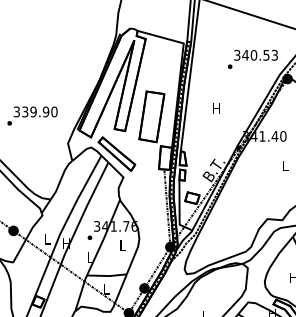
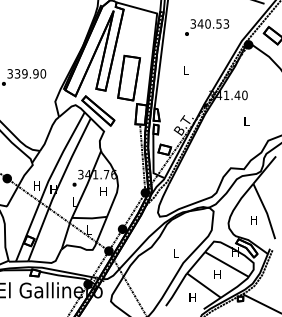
text: (253, 59) -> (207, 27), moved
text: (215, 108) -> (185, 70), H -> L
text: (46, 238) -> (36, 185), L -> H
text: (122, 245) -> (103, 191), L -> H

